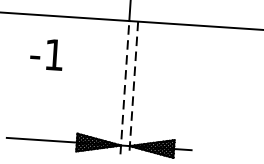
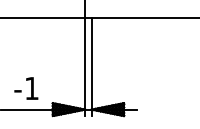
text: (47, 54) -> (26, 88), moved
line: (125, 86) -> (85, 66), dashed -> solid
line: (133, 88) -> (91, 67), dashed -> solid

